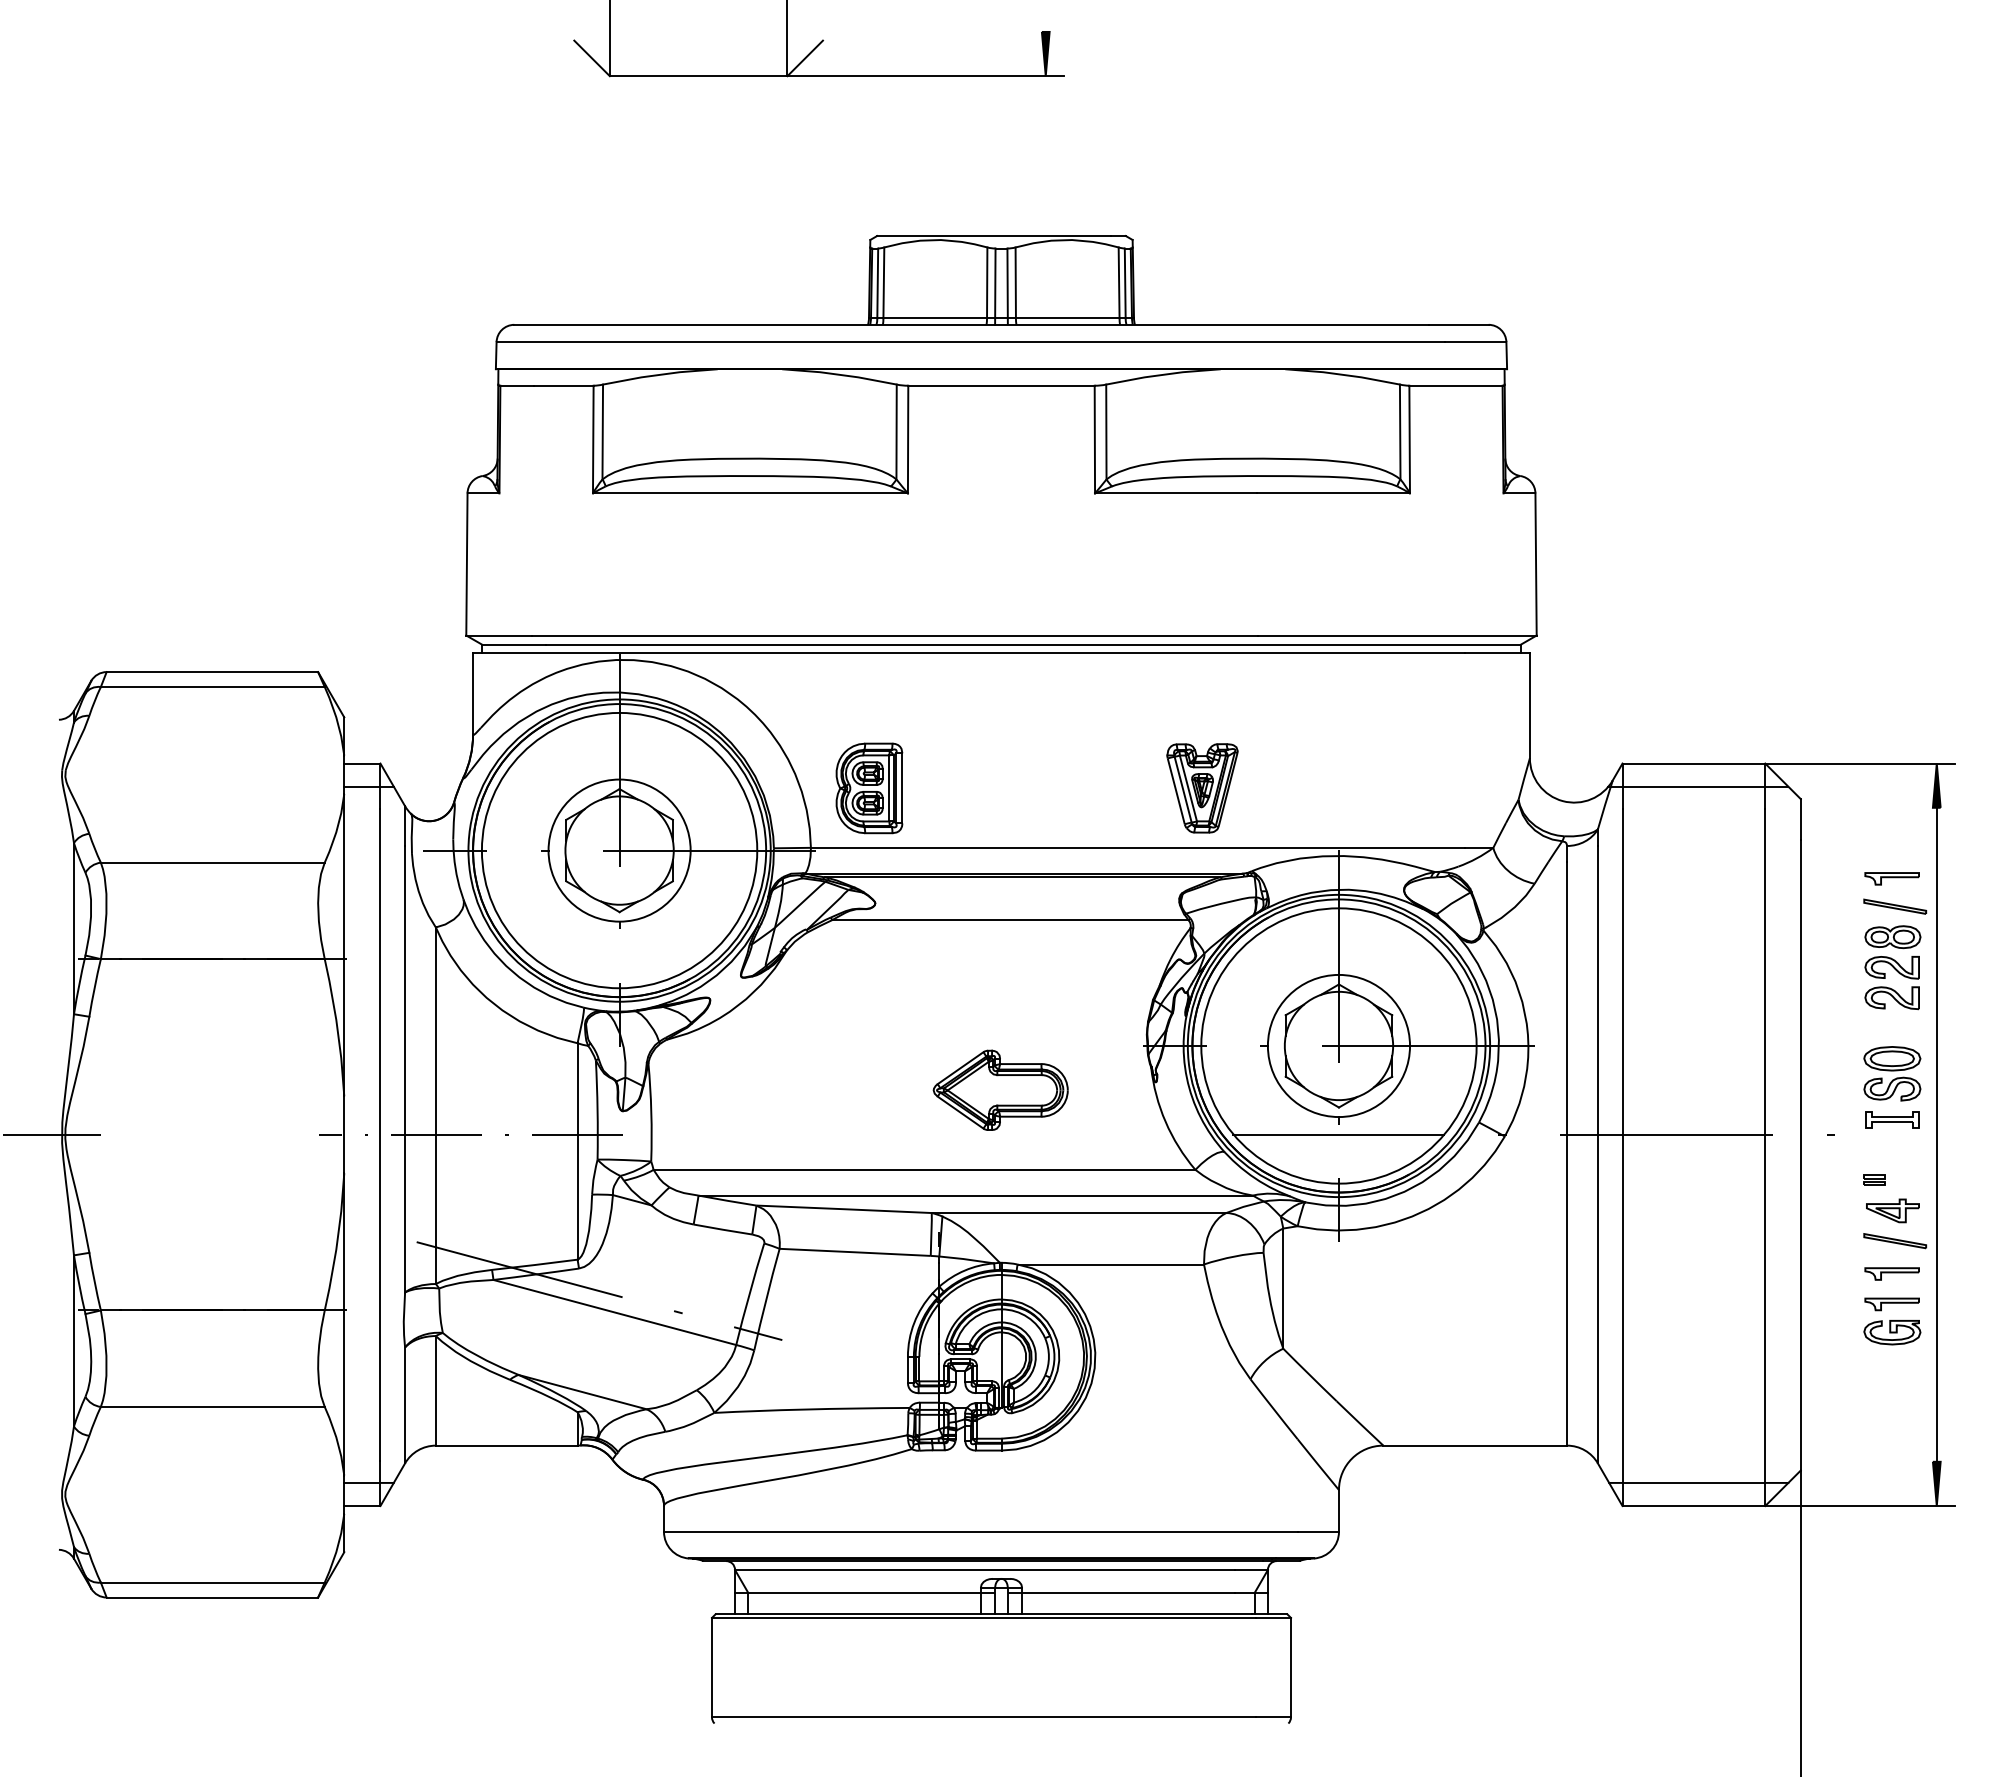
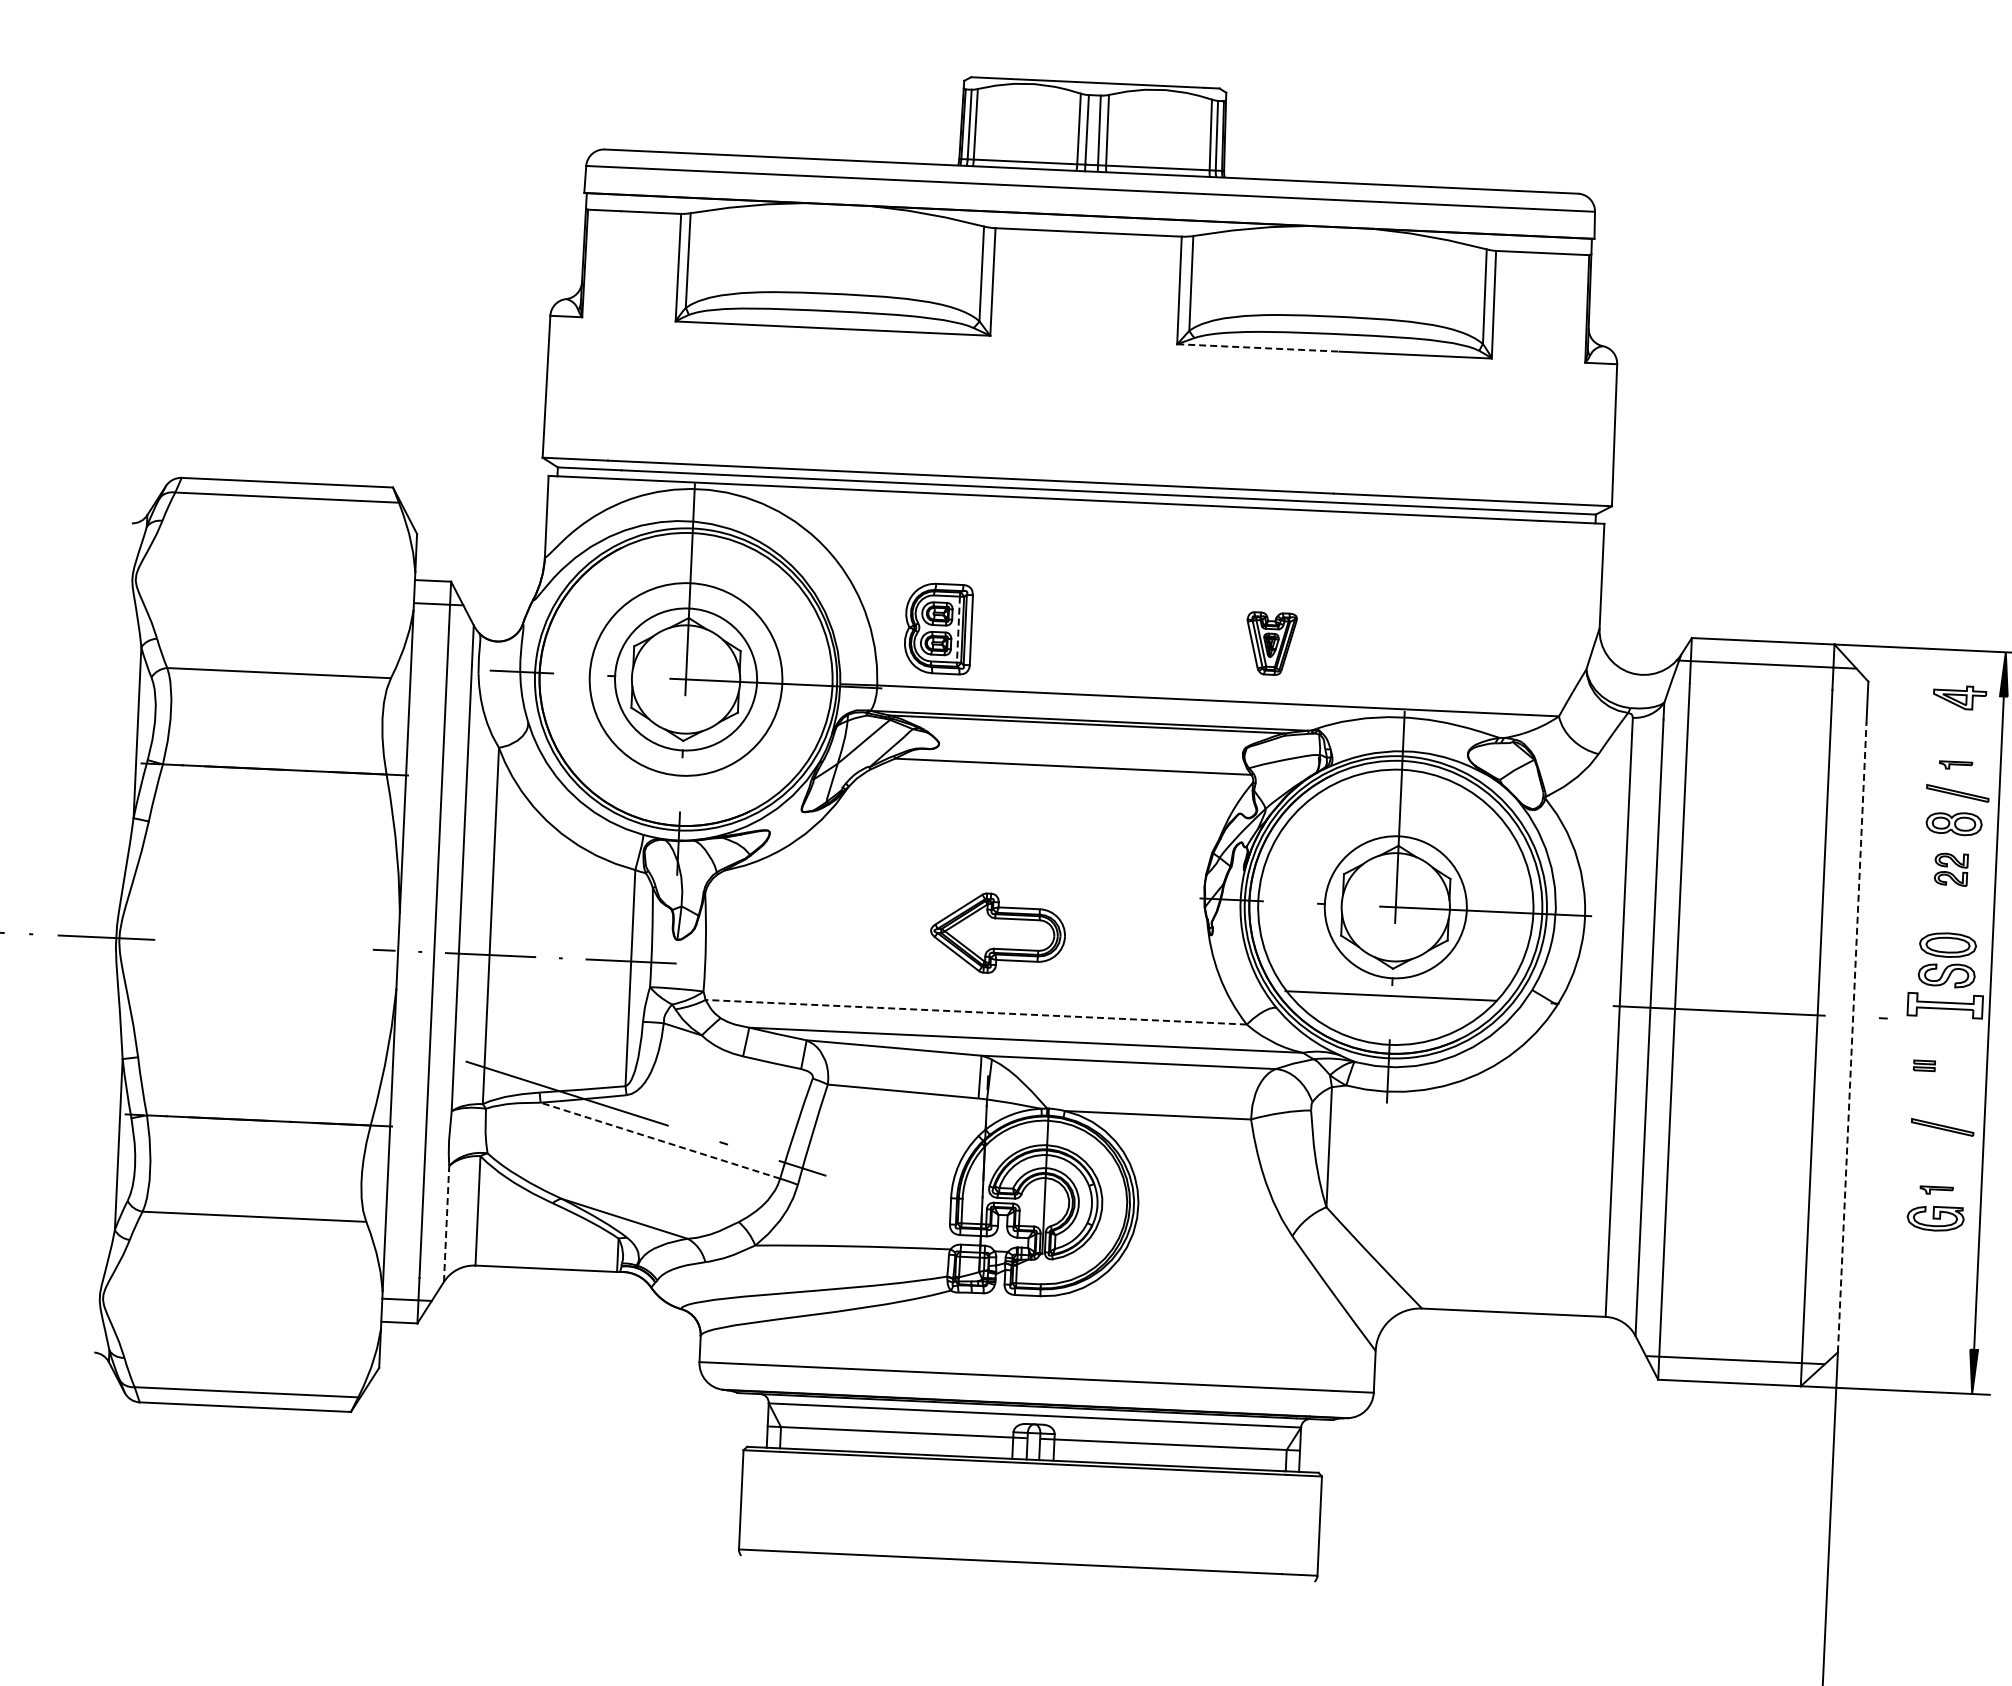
line: (1176, 493) -> (1258, 348), solid -> dashed
line: (889, 788) -> (958, 629), solid -> dashed
part: (1202, 788) -> (1271, 643), size x0.7
circle: (619, 850) -> (685, 679), size x0.7
part: (1891, 878) -> (1955, 765), size x0.6
part: (1891, 983) -> (1950, 869), size x0.6
part: (1000, 1089) -> (997, 932), moved
part: (1892, 1119) -> (1945, 1005), size x1.4
line: (1800, 1154) -> (1851, 1036), solid -> dashed
line: (924, 1169) -> (976, 1011), solid -> dashed
part: (1892, 1210) -> (1959, 697), moved
part: (1891, 1273) -> (1937, 1159), removed
part: (1891, 1304) -> (1936, 1190), size x0.6
line: (614, 1312) -> (660, 1140), solid -> dashed
line: (405, 1405) -> (447, 1224), solid -> dashed

